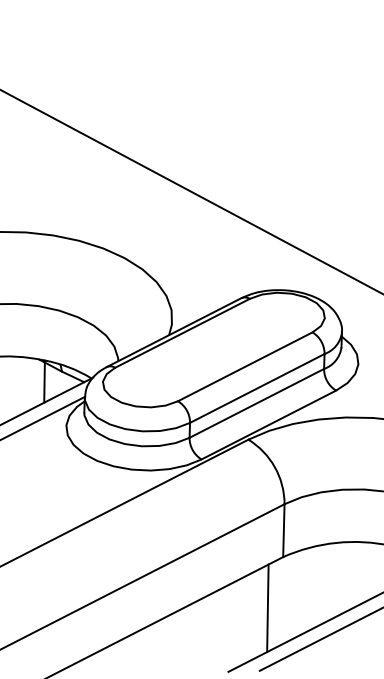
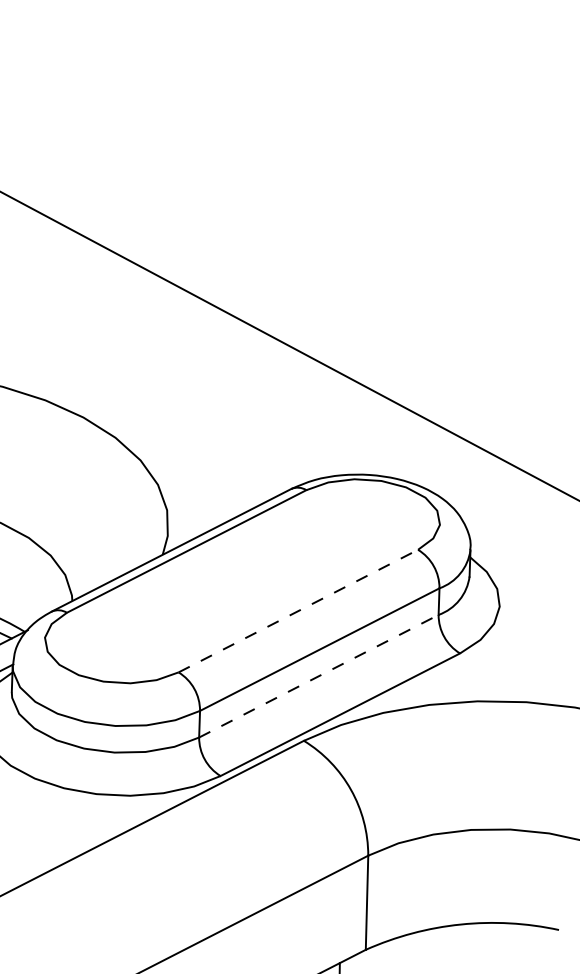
line: (245, 366) -> (298, 610), solid -> dashed
line: (256, 403) -> (318, 676), solid -> dashed

